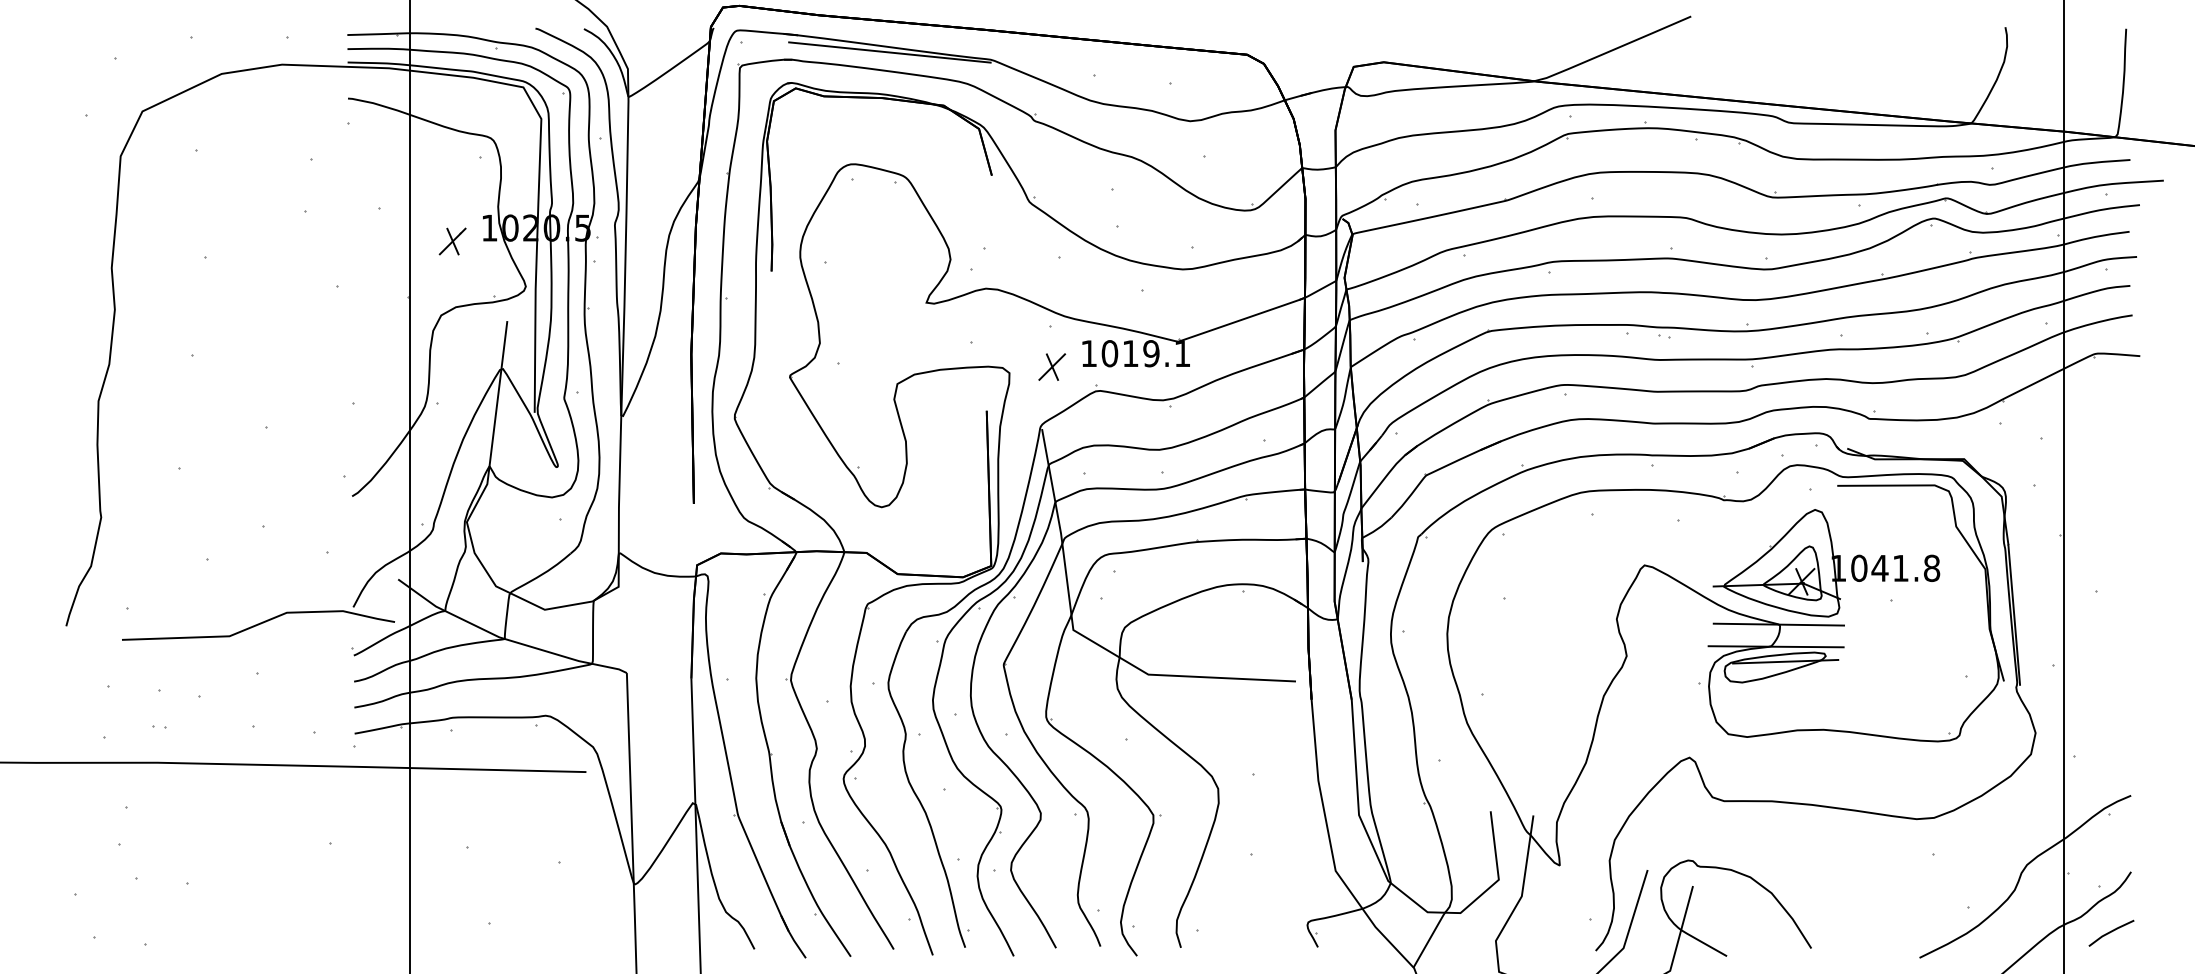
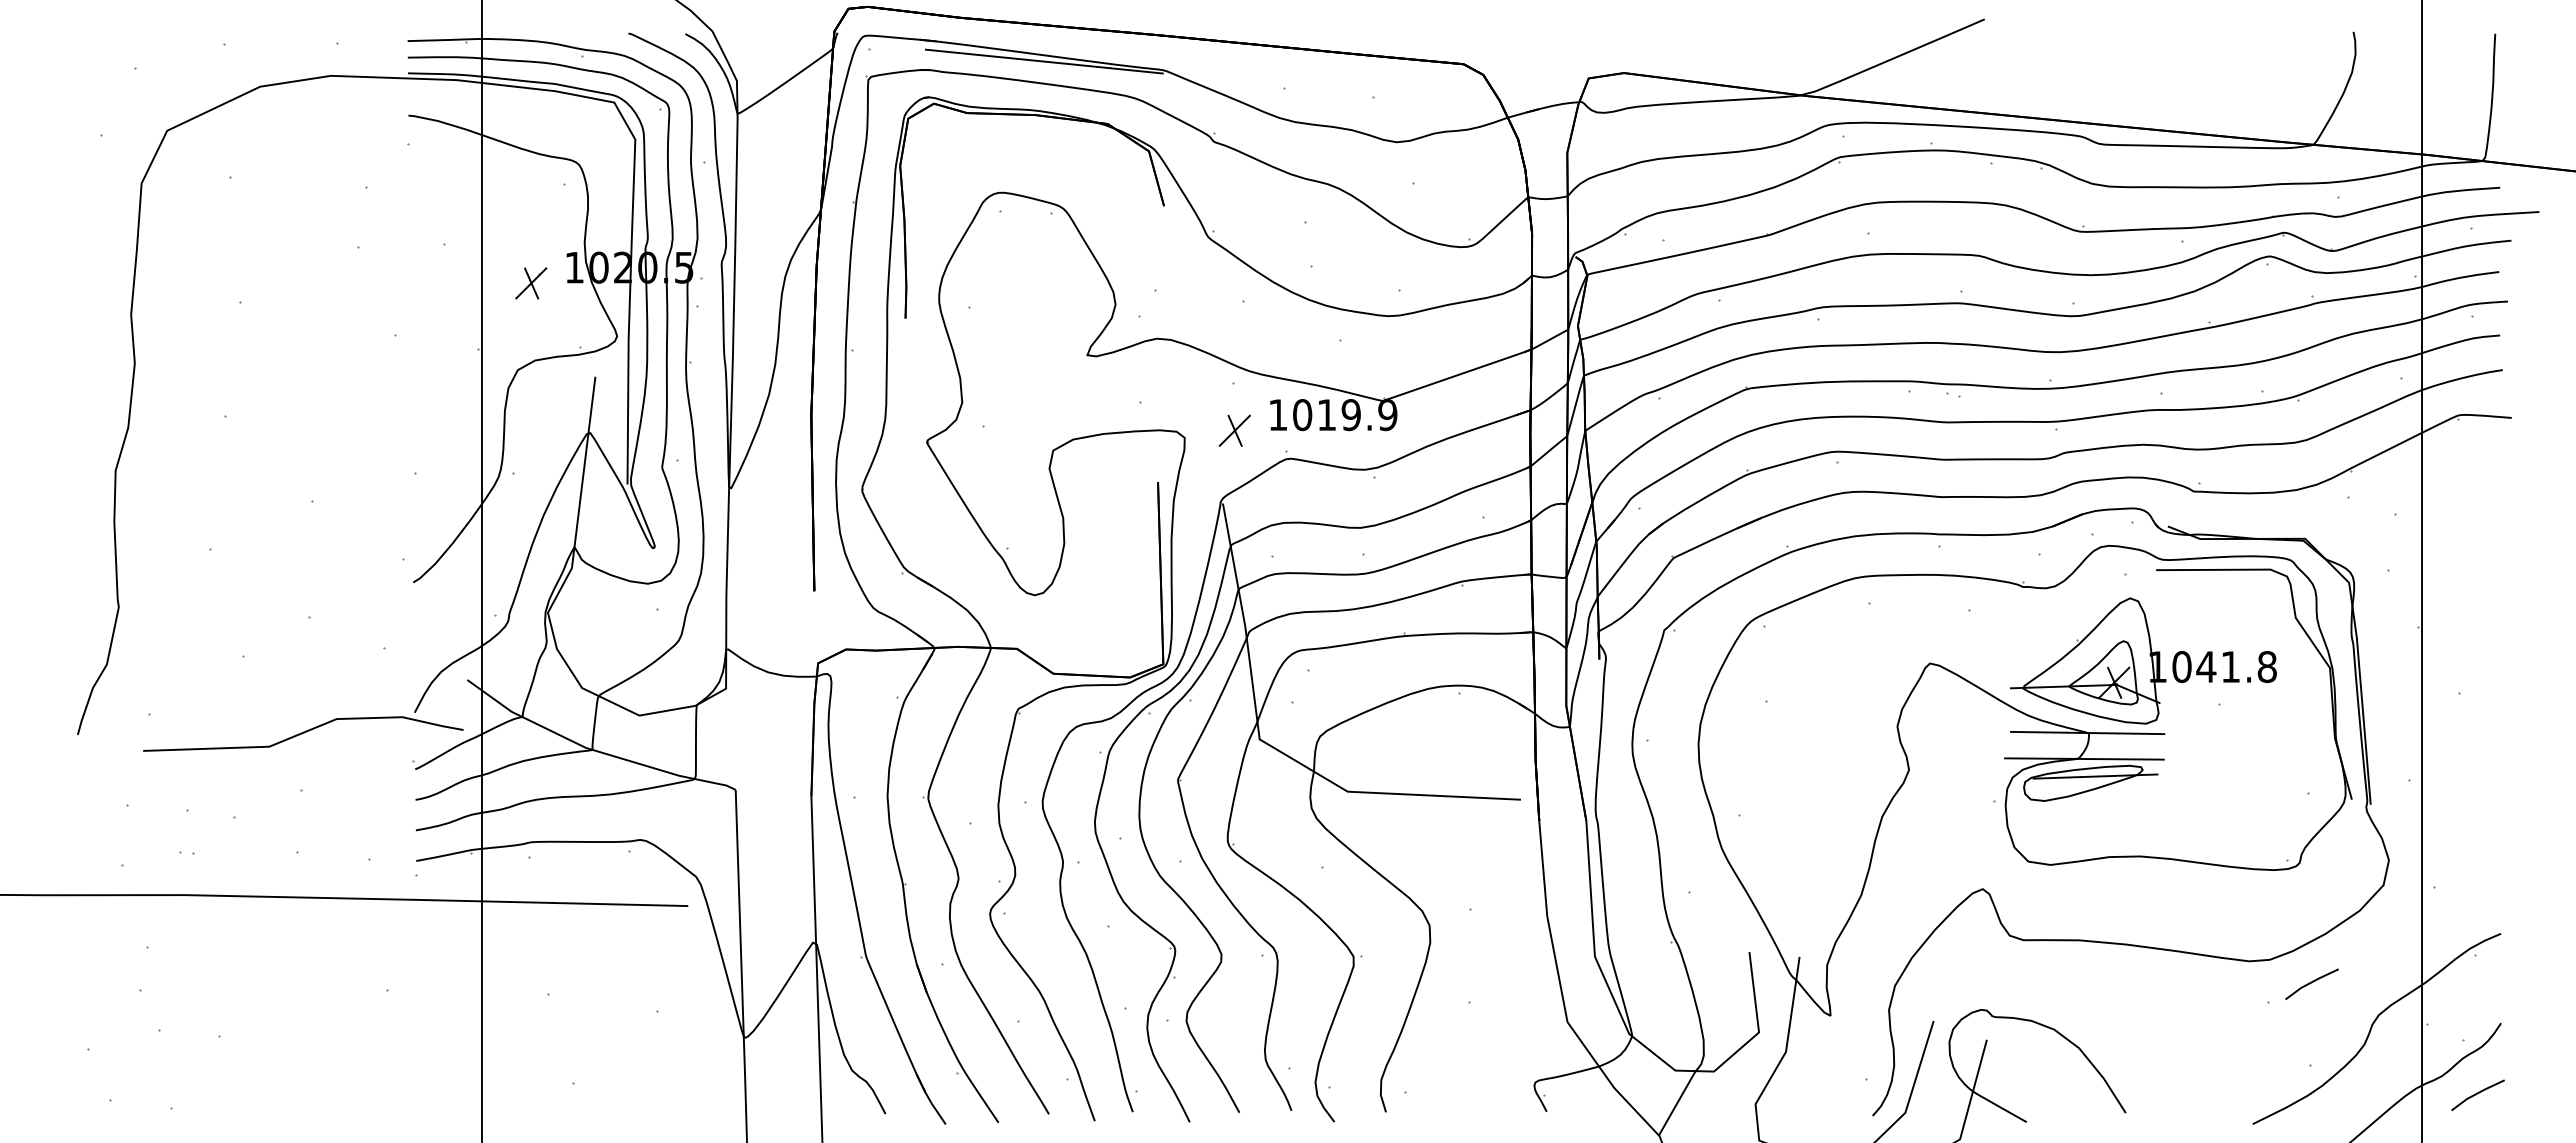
text: (1182, 354) -> (1387, 415), 1019.1 -> 1019.9
line: (1969, 838) -> (2311, 983), added

